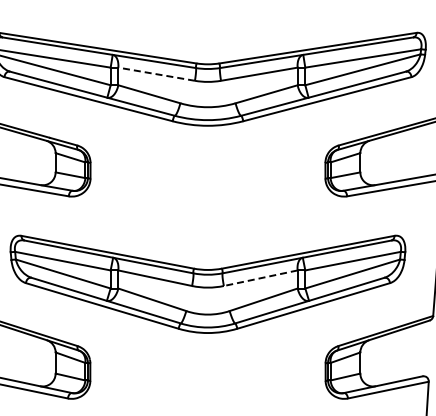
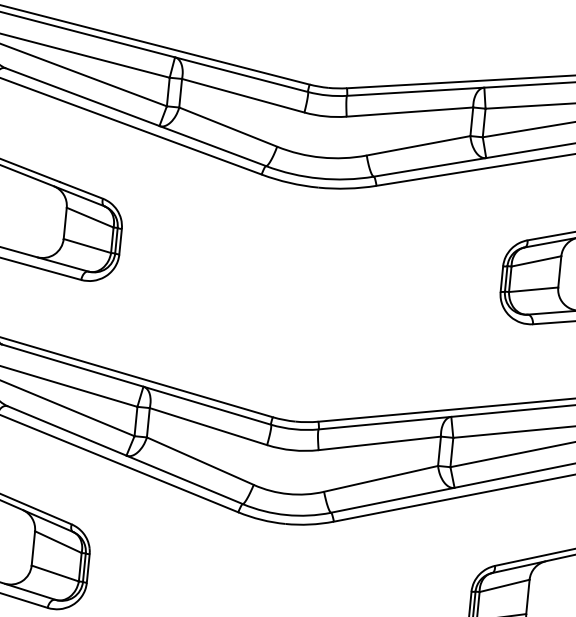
line: (156, 74) -> (242, 96), dashed -> solid
line: (260, 278) -> (379, 443), dashed -> solid

